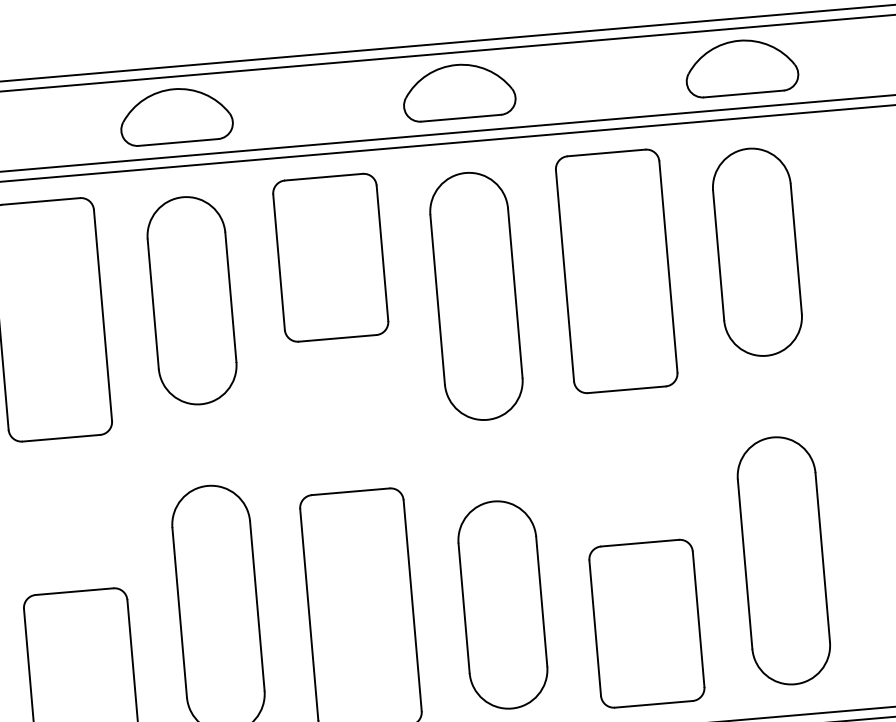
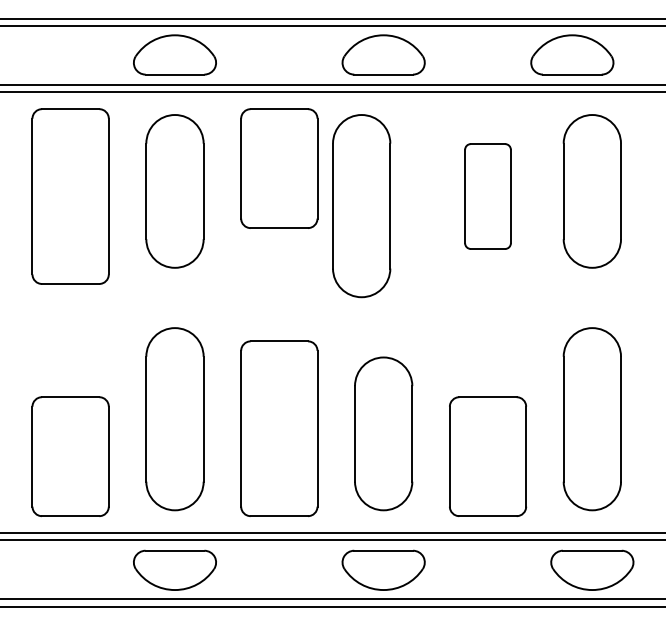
part: (741, 66) -> (572, 54), moved
part: (616, 271) -> (487, 196), size x0.6
part: (476, 296) -> (361, 206), moved

